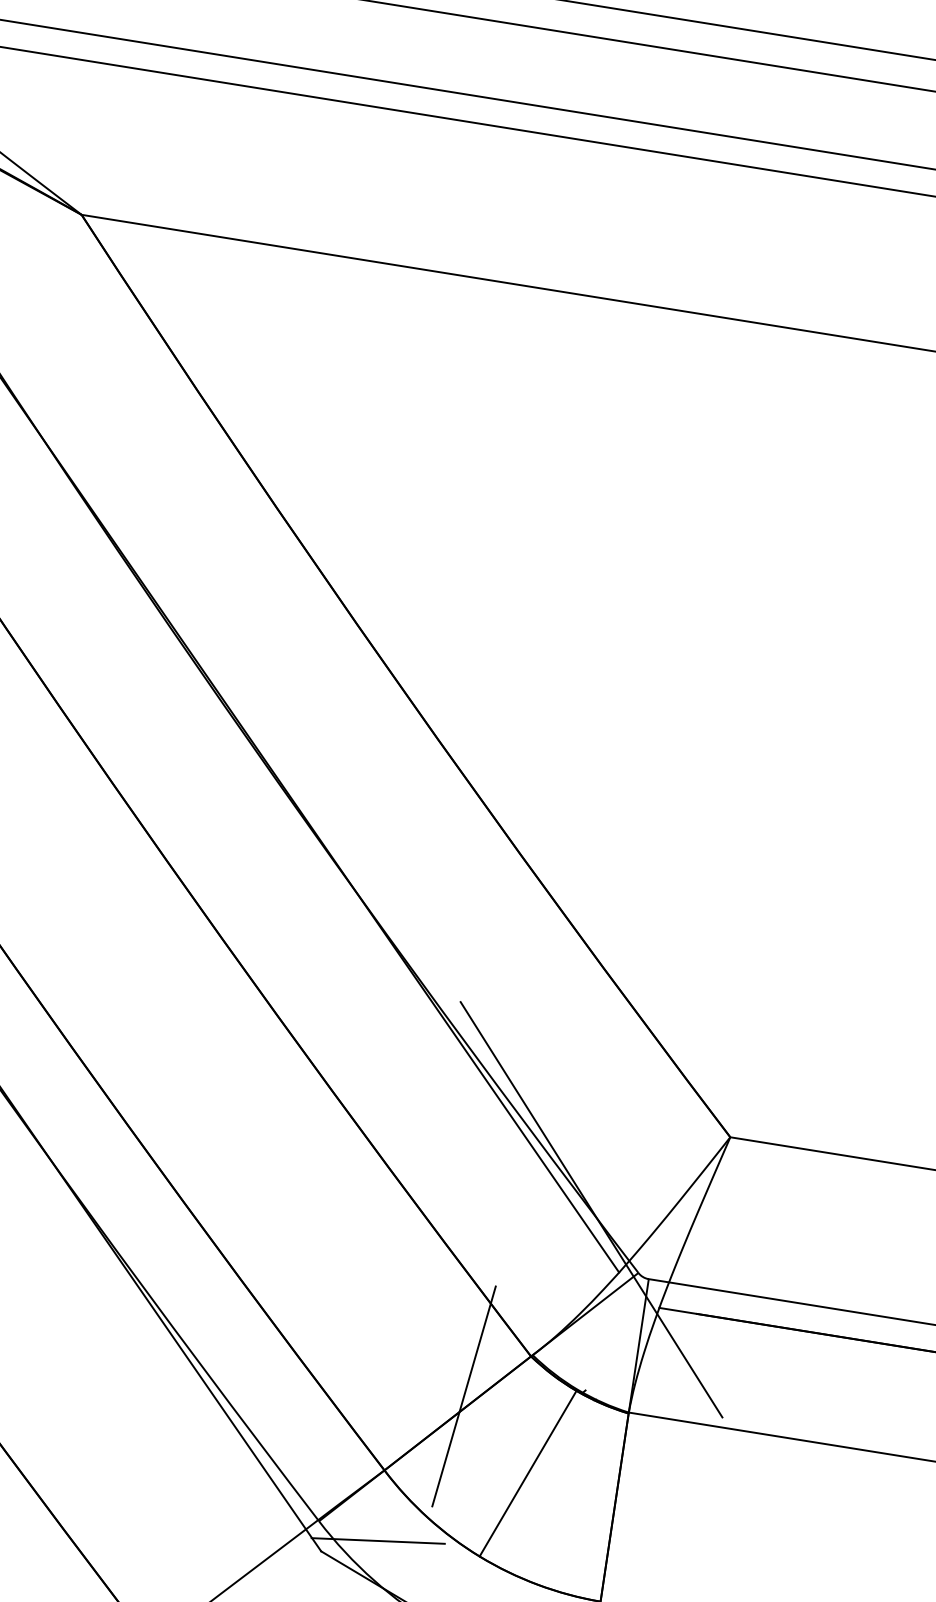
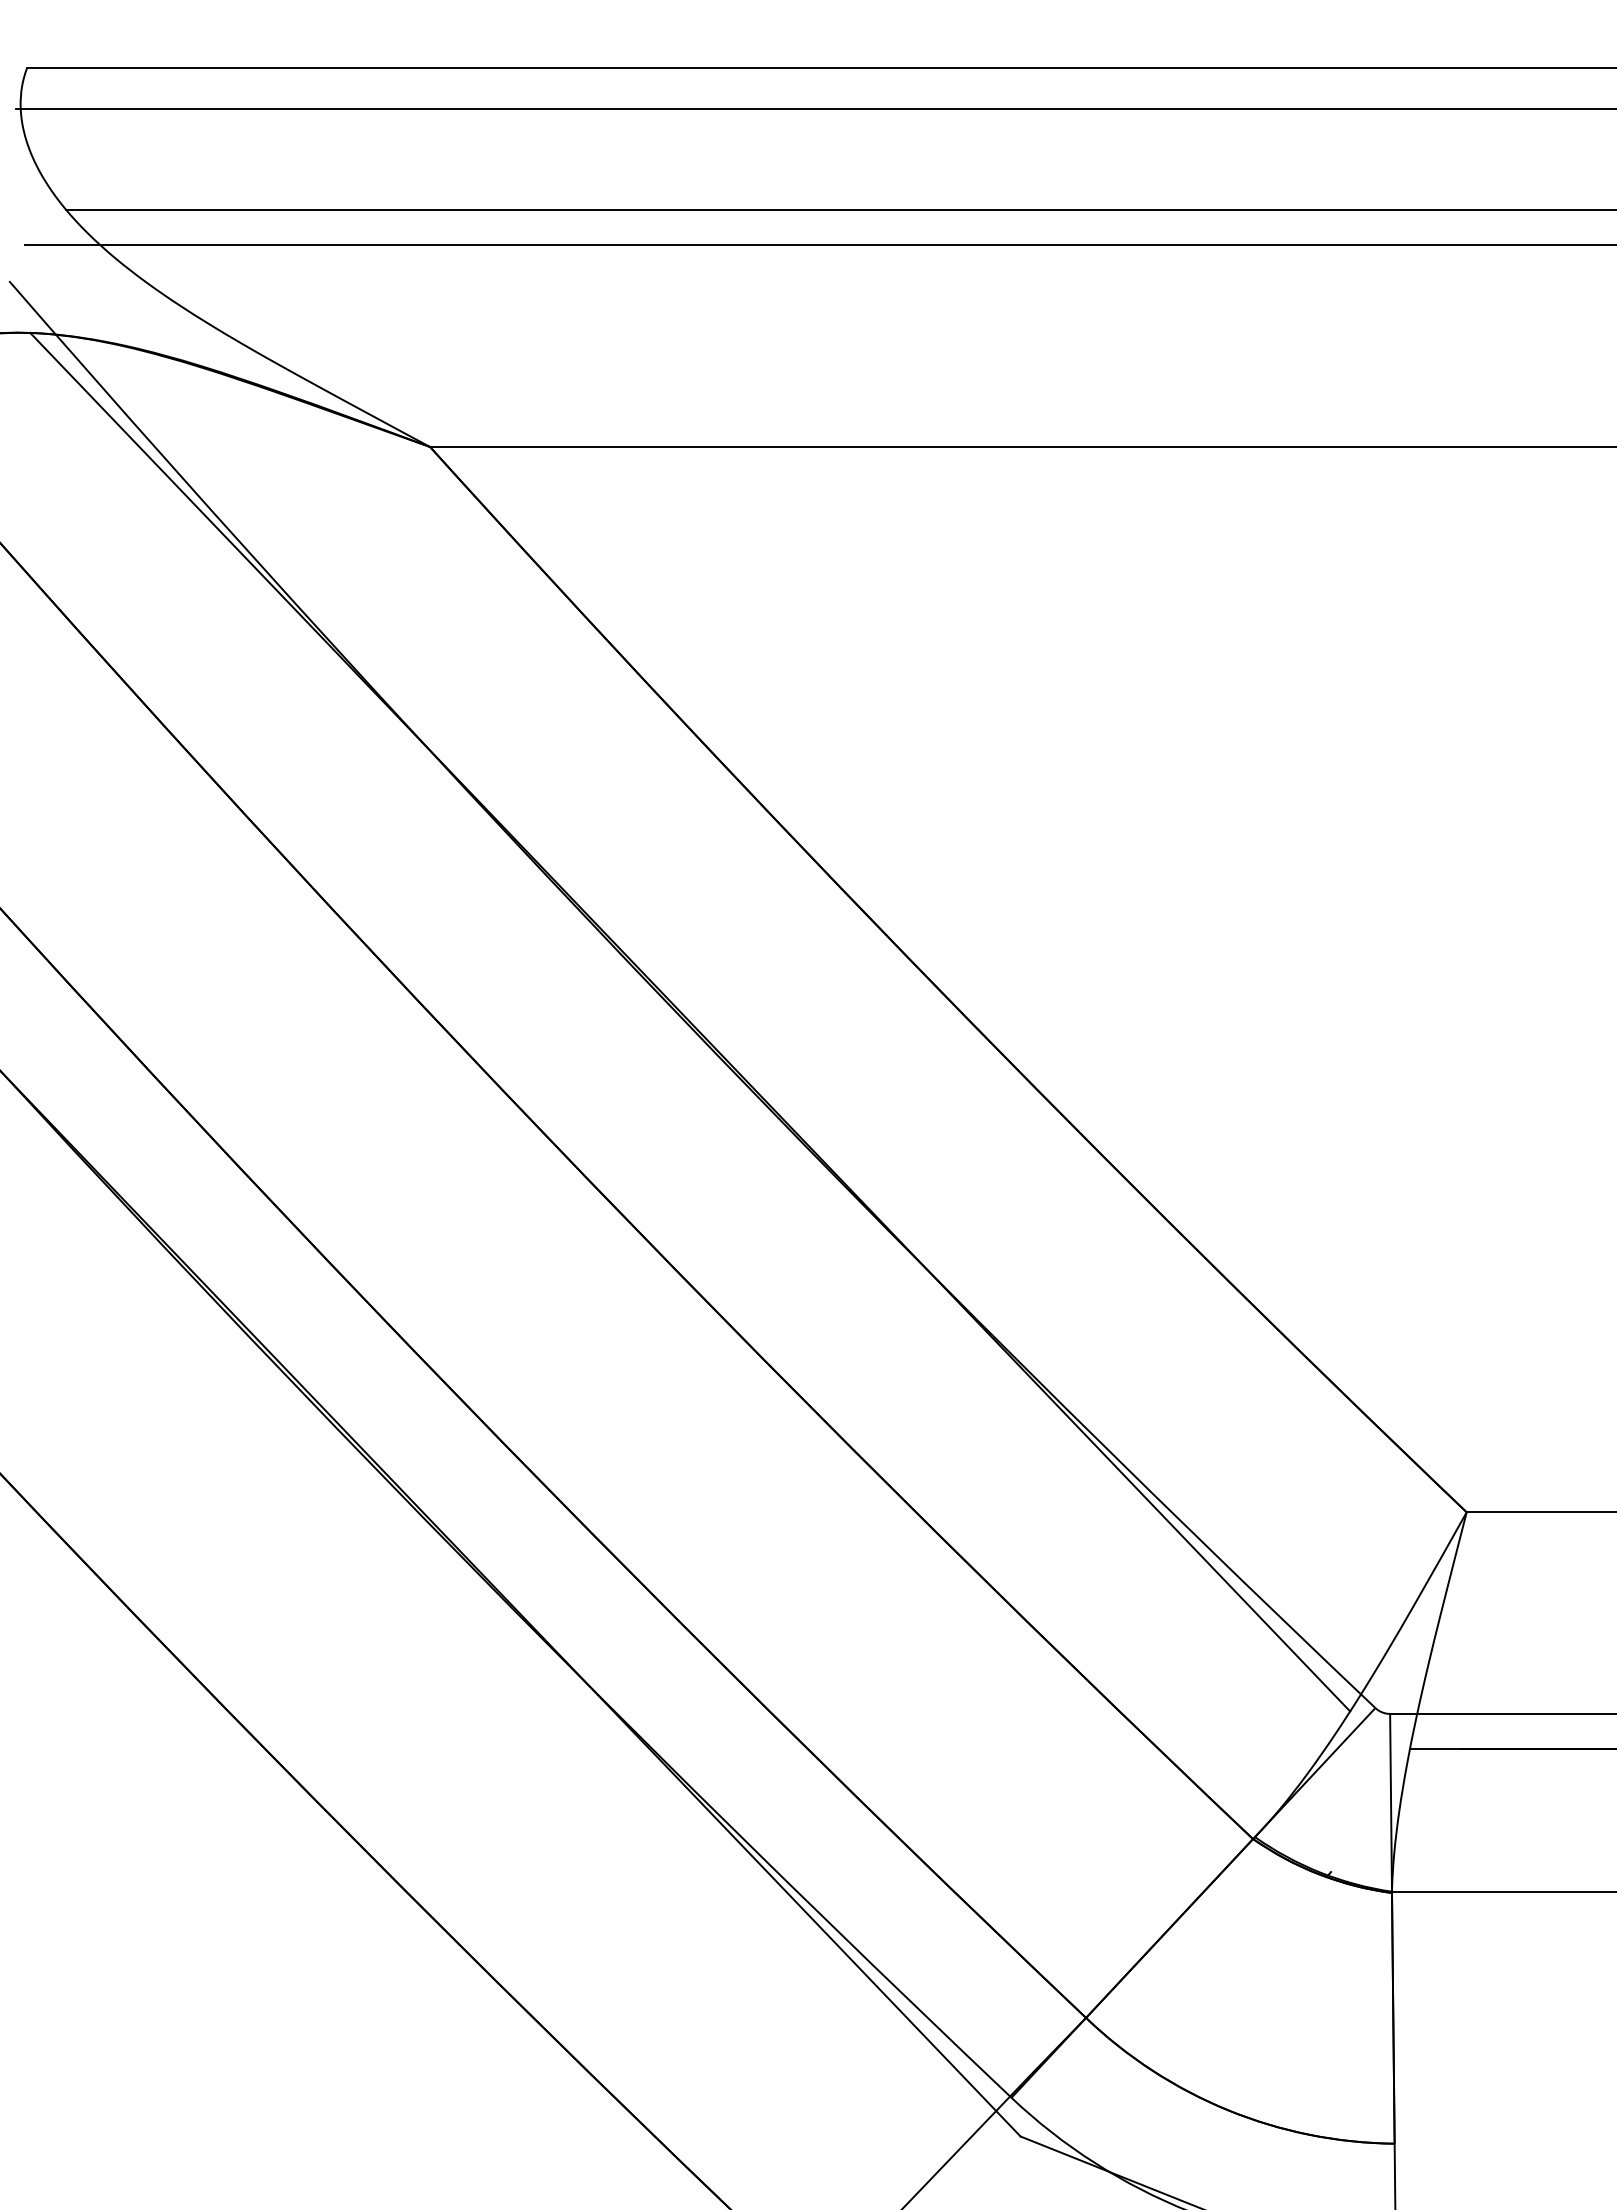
line: (591, 1209) -> (1300, 1635), removed
line: (463, 1395) -> (1173, 1904), removed
line: (527, 1473) -> (1273, 1992), removed
line: (378, 1540) -> (1092, 2110), removed

